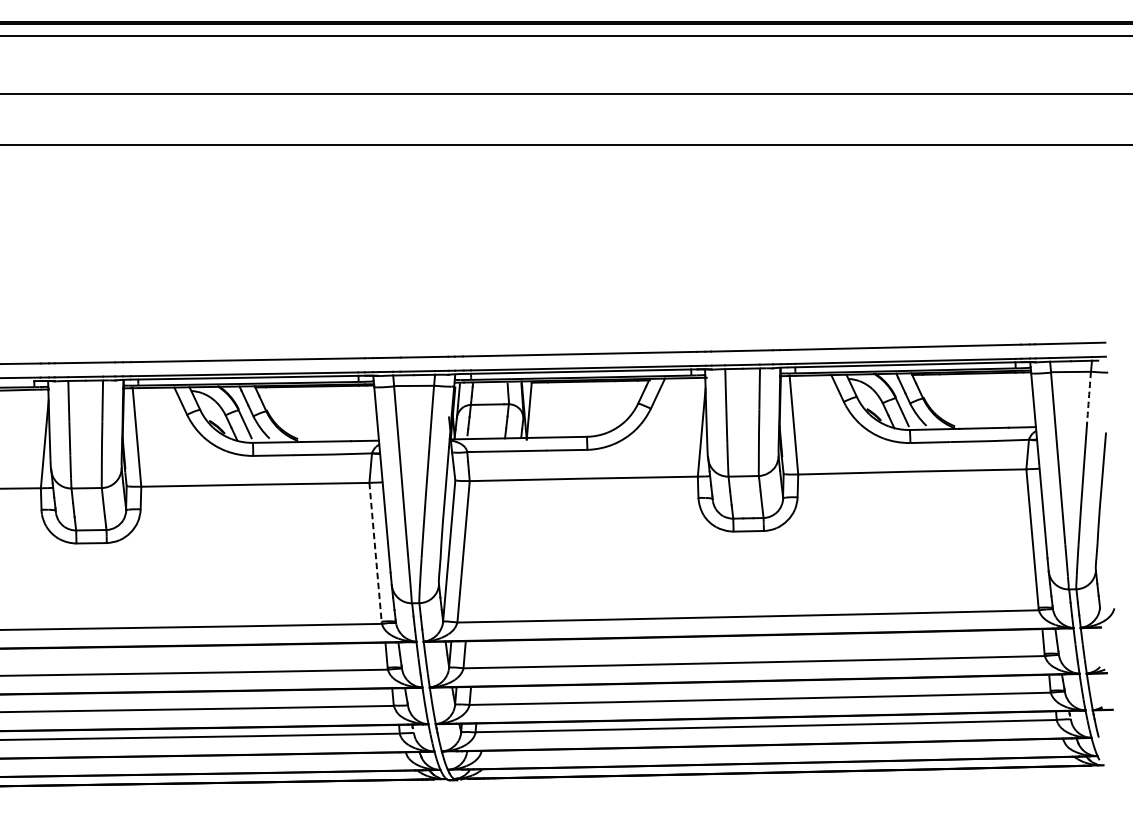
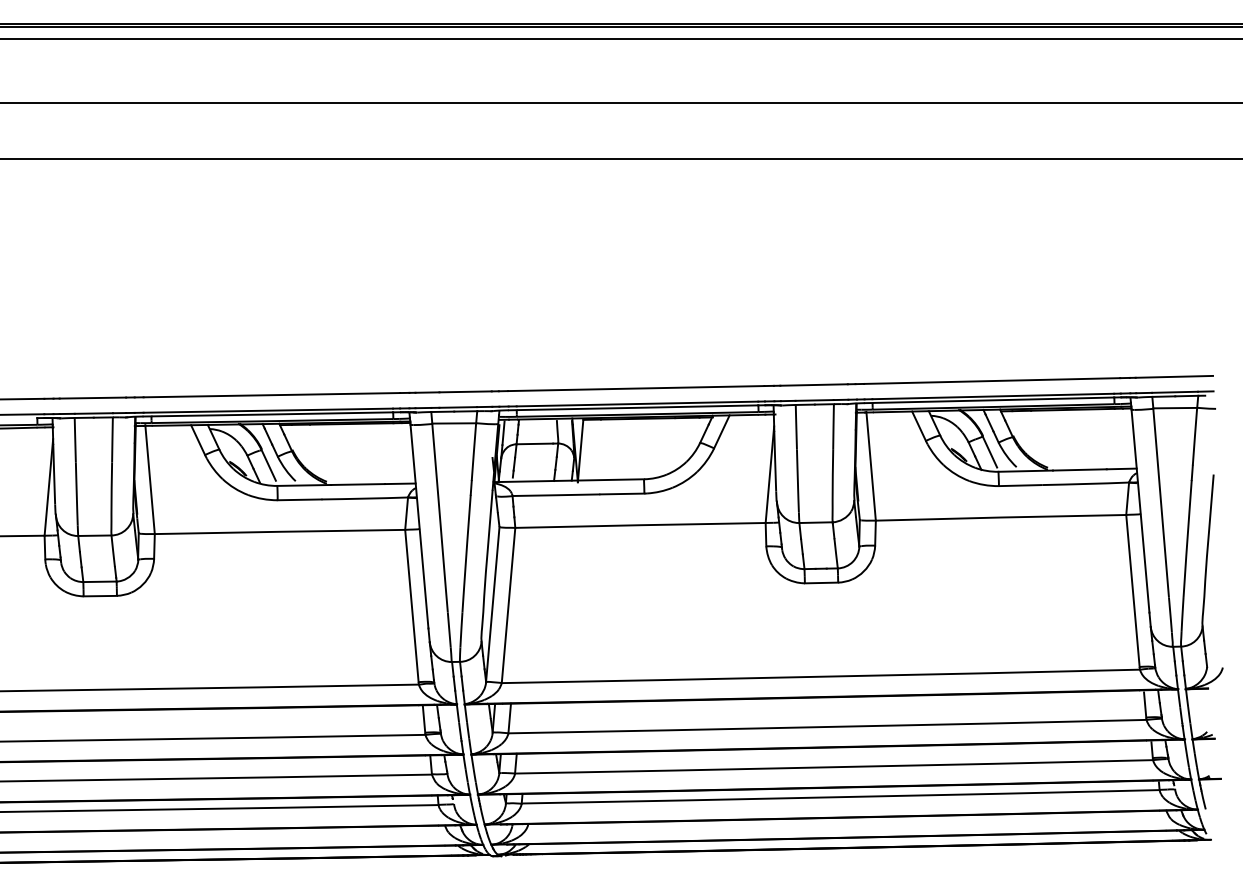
arc: (1088, 397) -> (1194, 436), dashed -> solid
line: (375, 552) -> (411, 606), dashed -> solid

